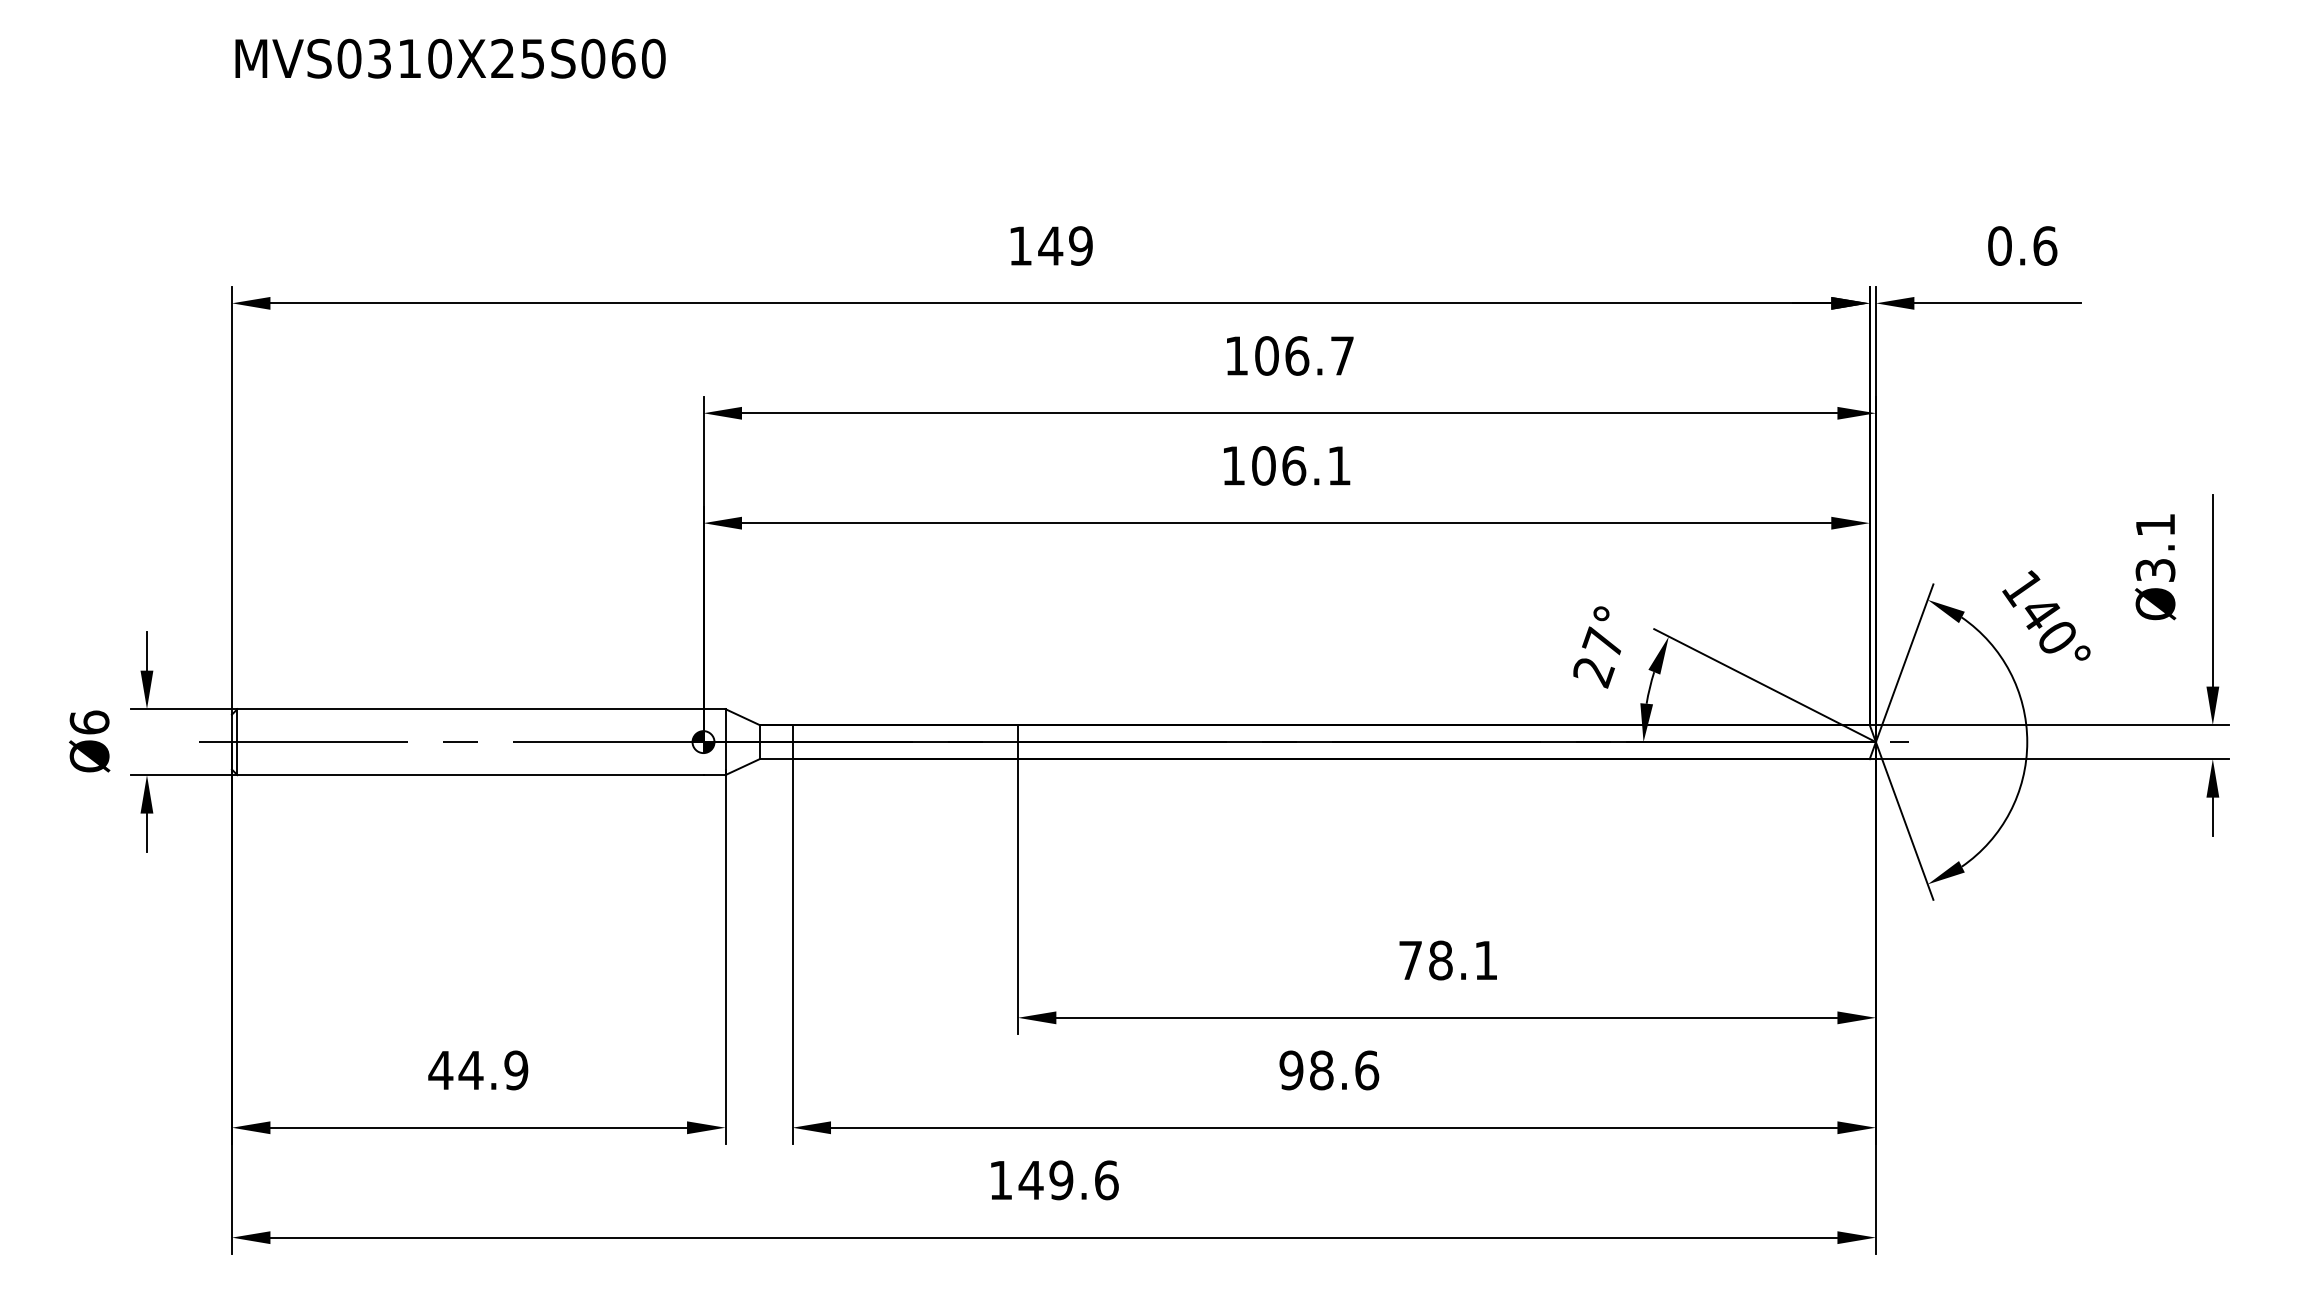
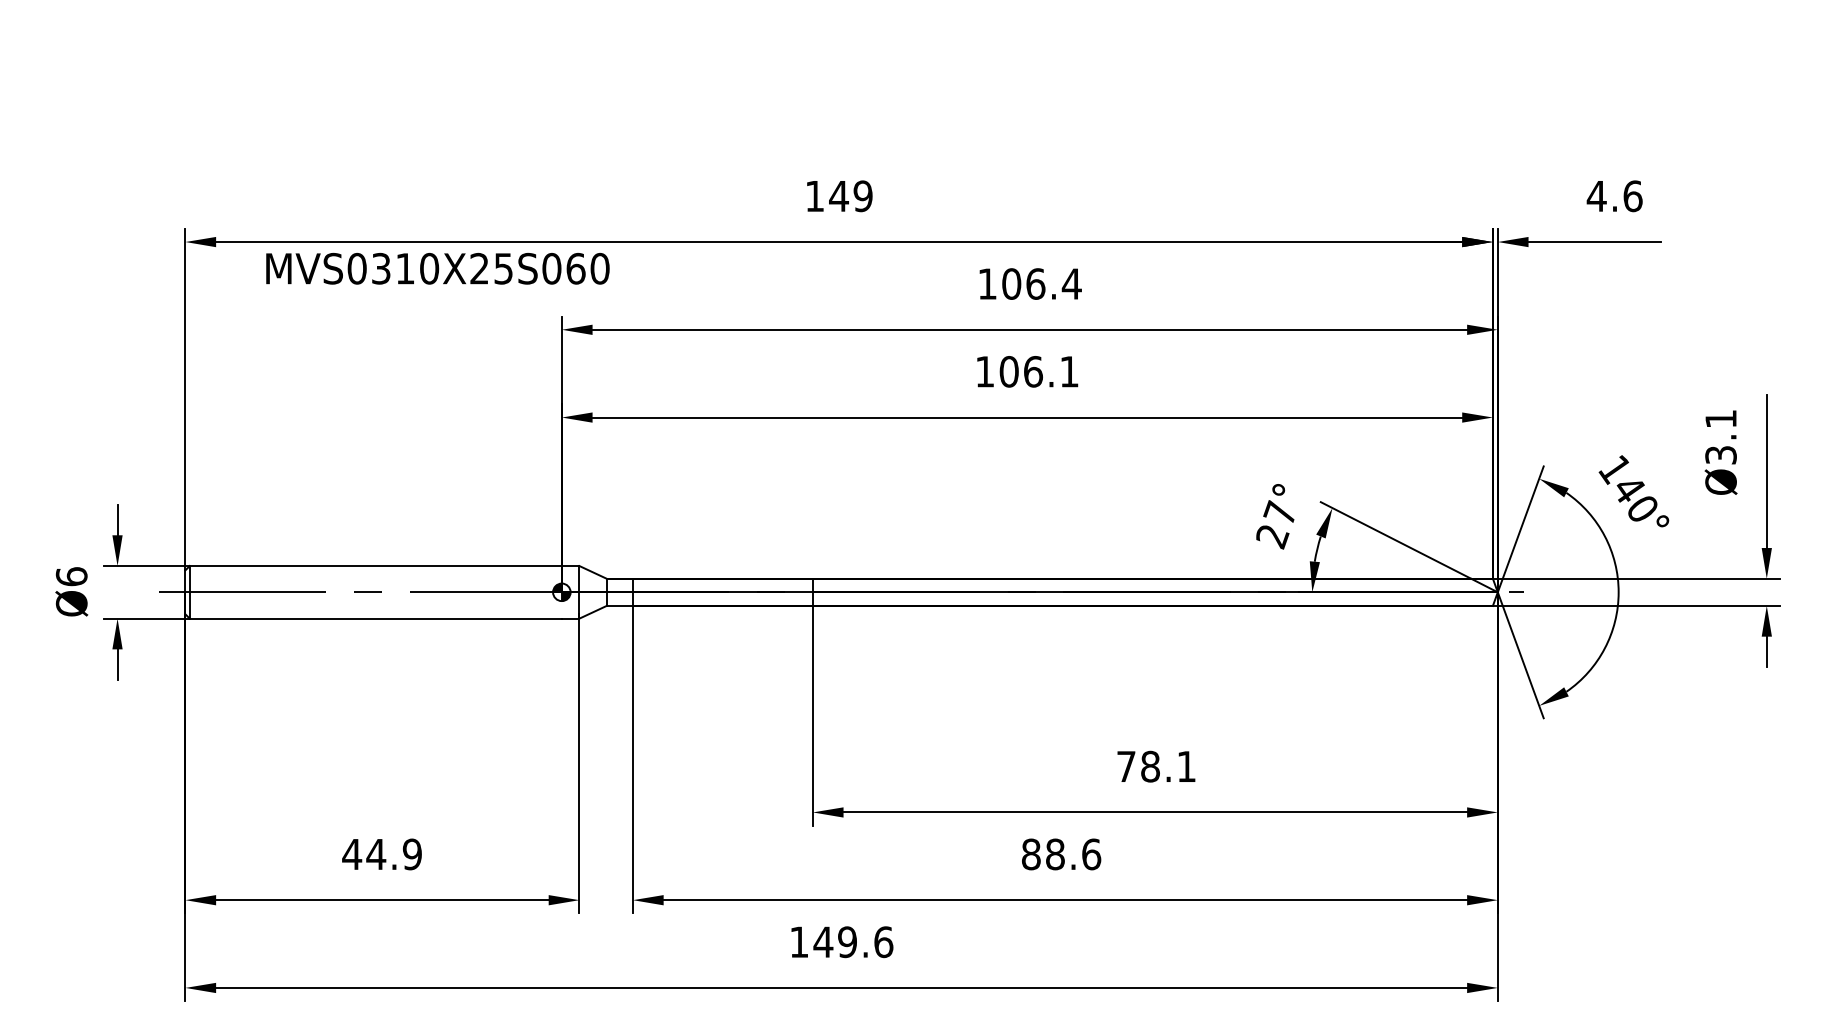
text: (450, 58) -> (437, 268), moved
text: (1999, 246) -> (1596, 196), 0.6 -> 4.6
text: (1341, 355) -> (1071, 283), 106.7 -> 106.4
text: (1290, 1070) -> (1030, 854), 98.6 -> 88.6

